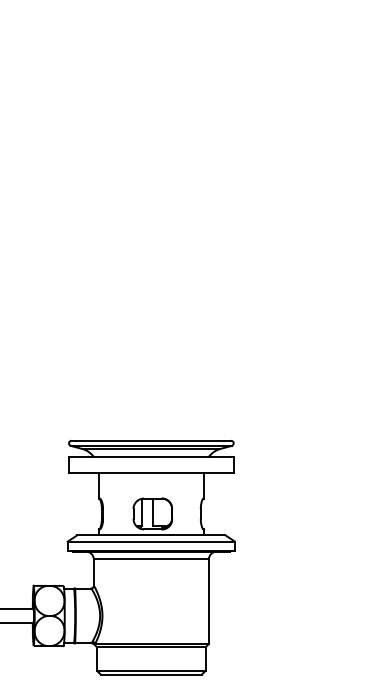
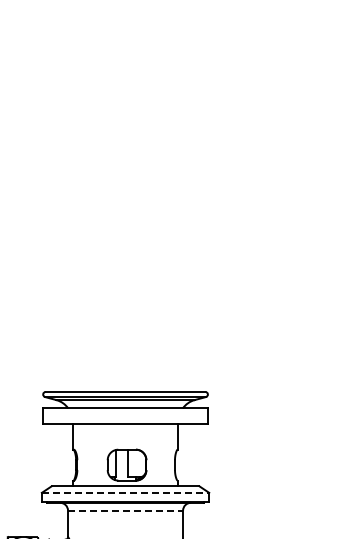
line: (151, 541) -> (125, 492), solid -> dashed
line: (151, 559) -> (125, 510), solid -> dashed

